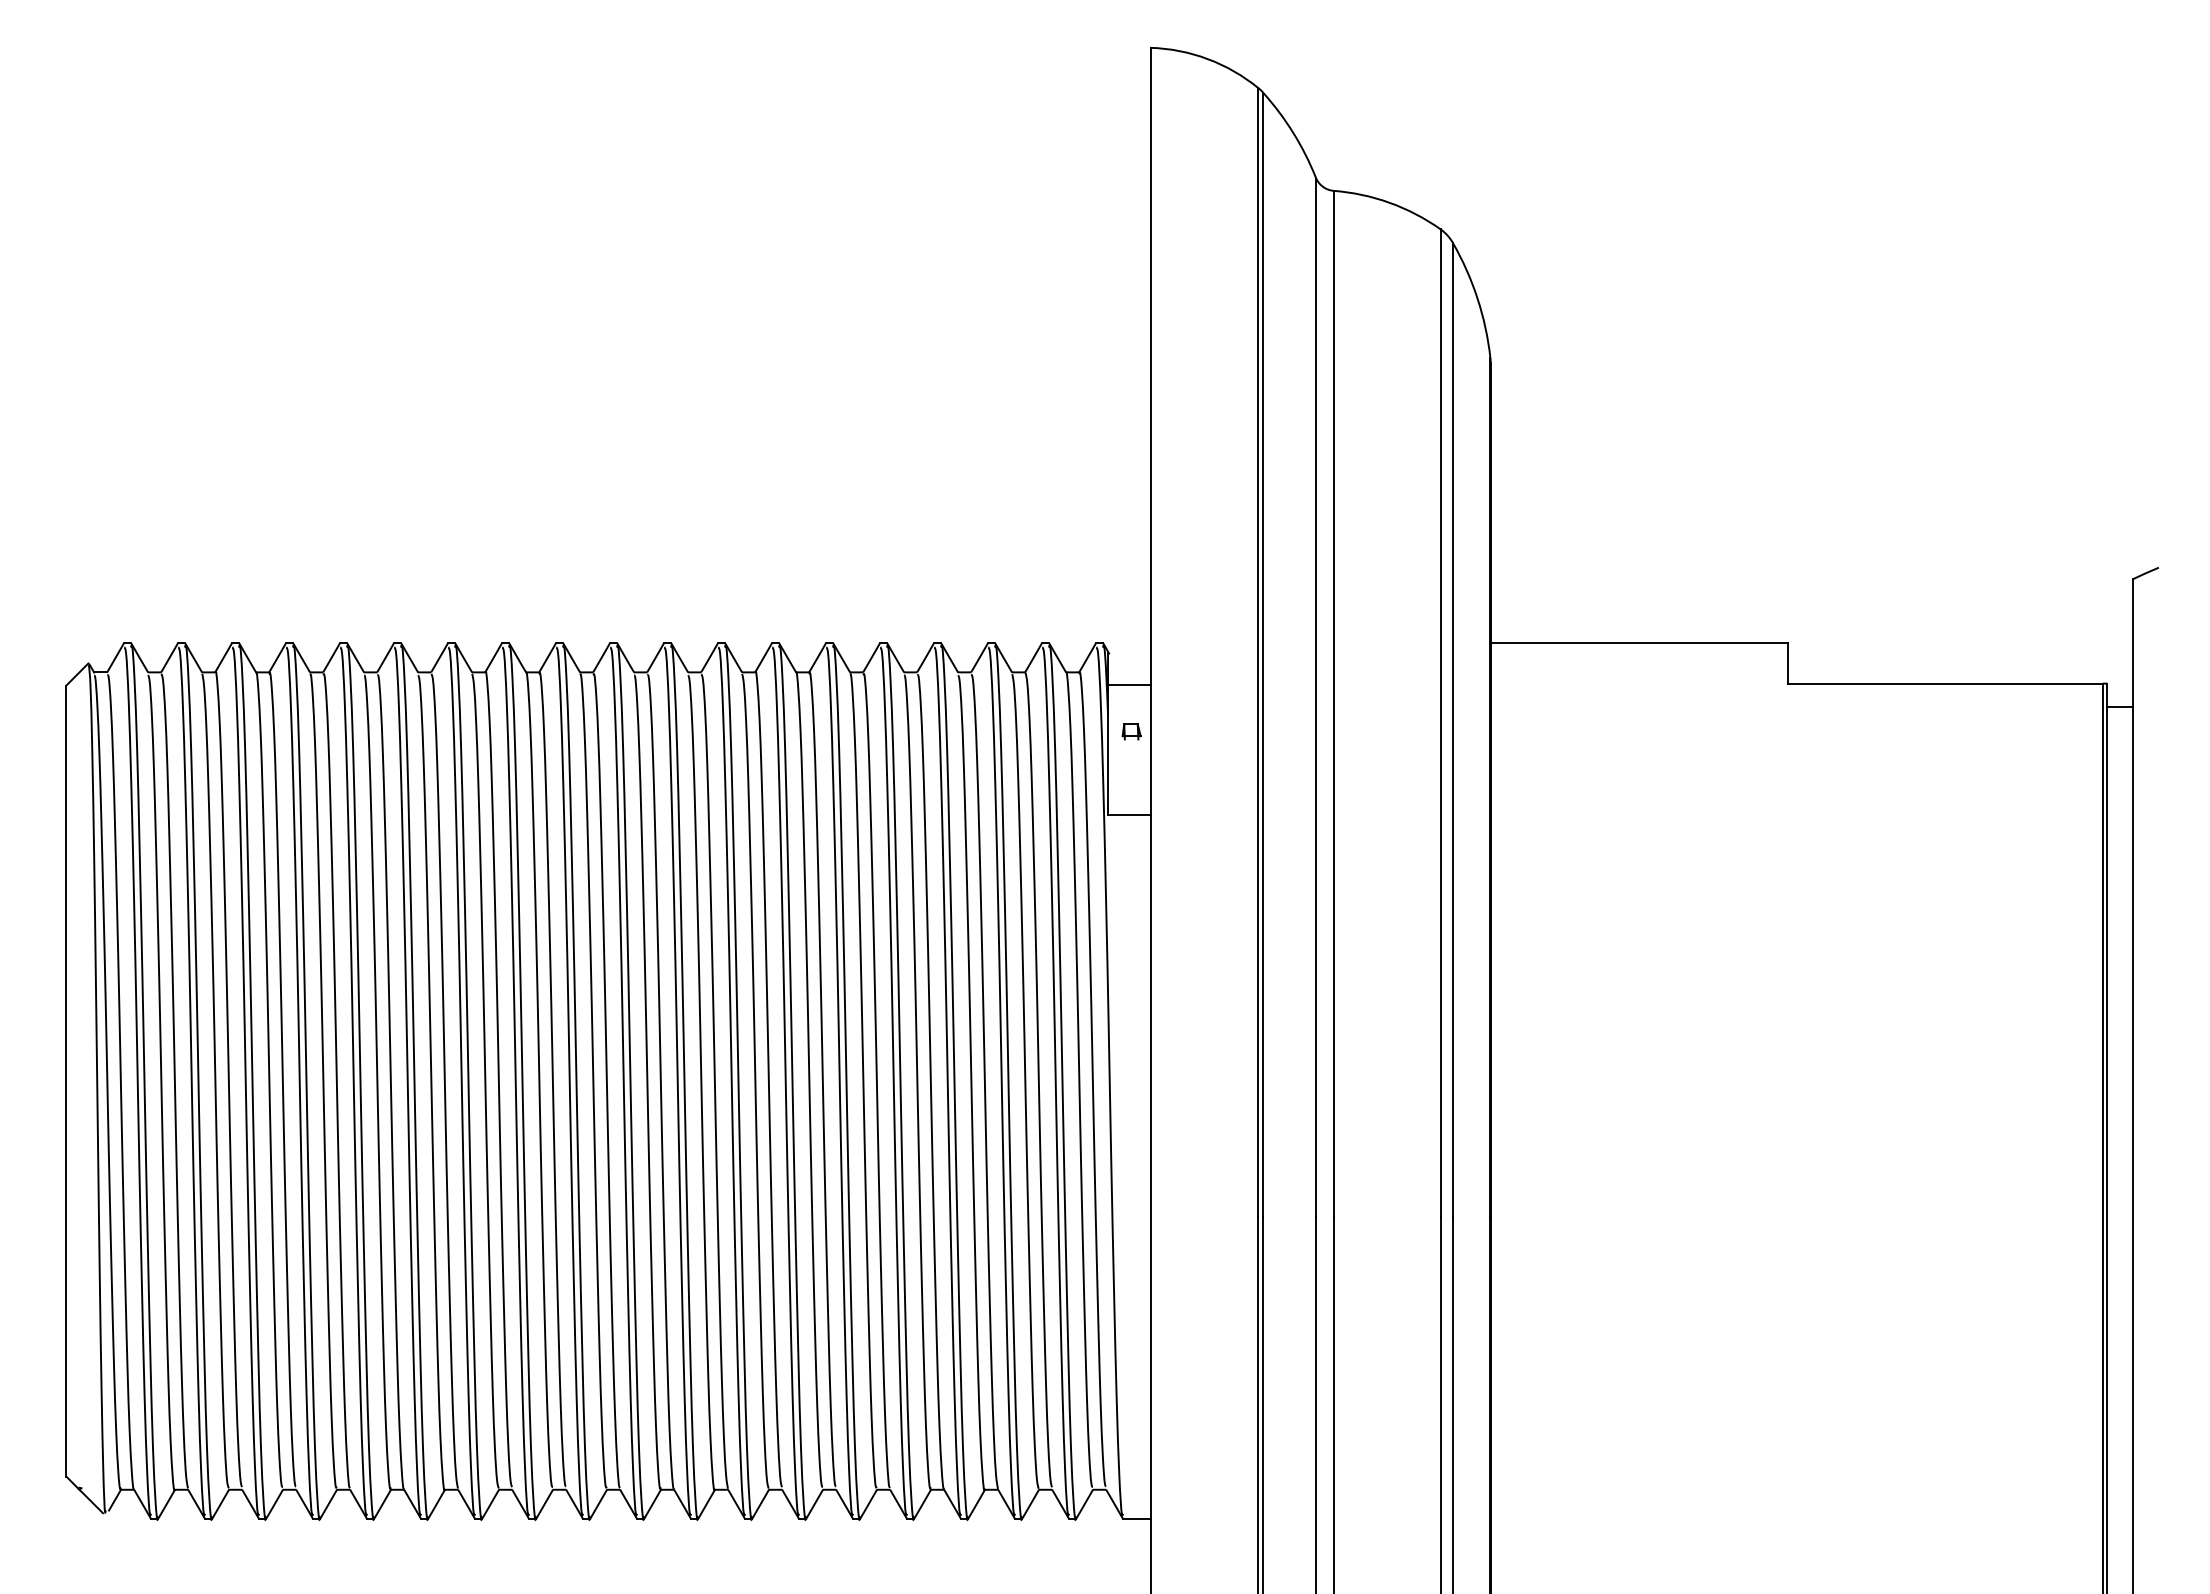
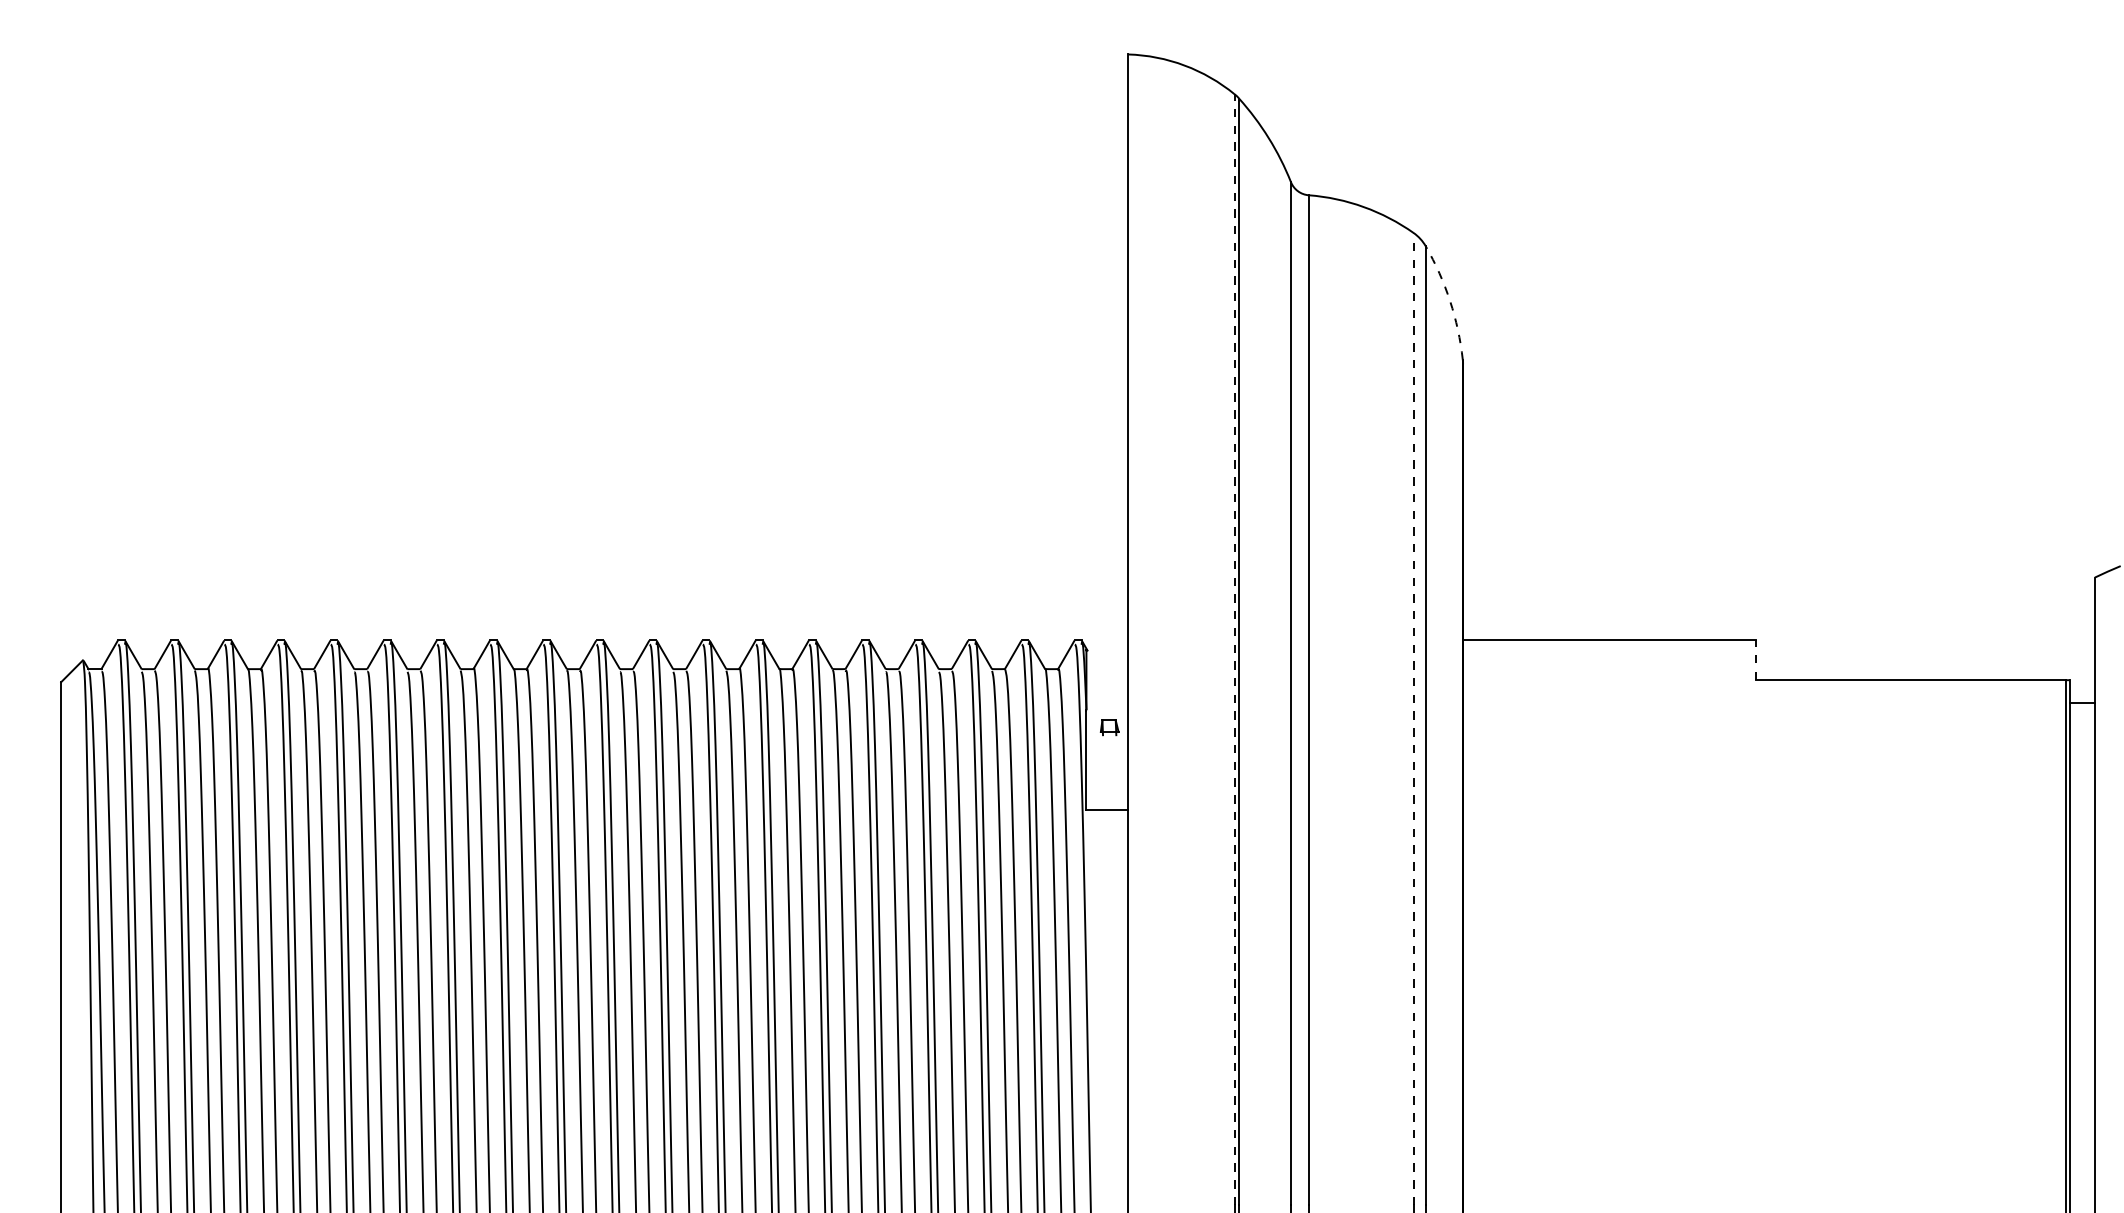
arc: (1477, 298) -> (1450, 301), solid -> dashed
line: (1258, 652) -> (1234, 649), solid -> dashed
line: (1788, 662) -> (1756, 659), solid -> dashed
line: (1129, 685) -> (1107, 682), removed
line: (1440, 723) -> (1413, 719), solid -> dashed

